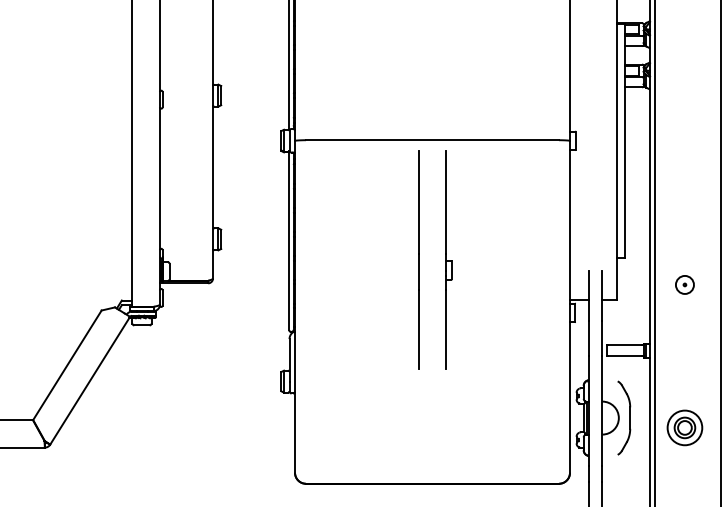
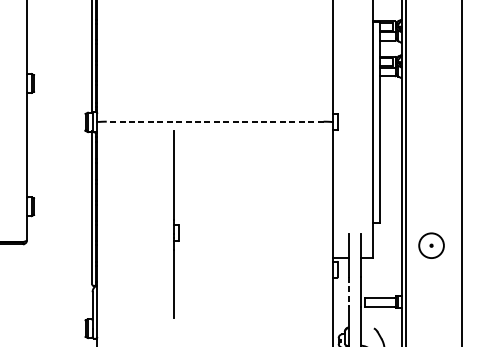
line: (432, 140) -> (215, 121), solid -> dashed
line: (418, 259) -> (203, 223), removed
part: (448, 259) -> (175, 223), moved
circle: (684, 284) -> (431, 245), size x1.6
line: (588, 339) -> (348, 292), solid -> dashed

